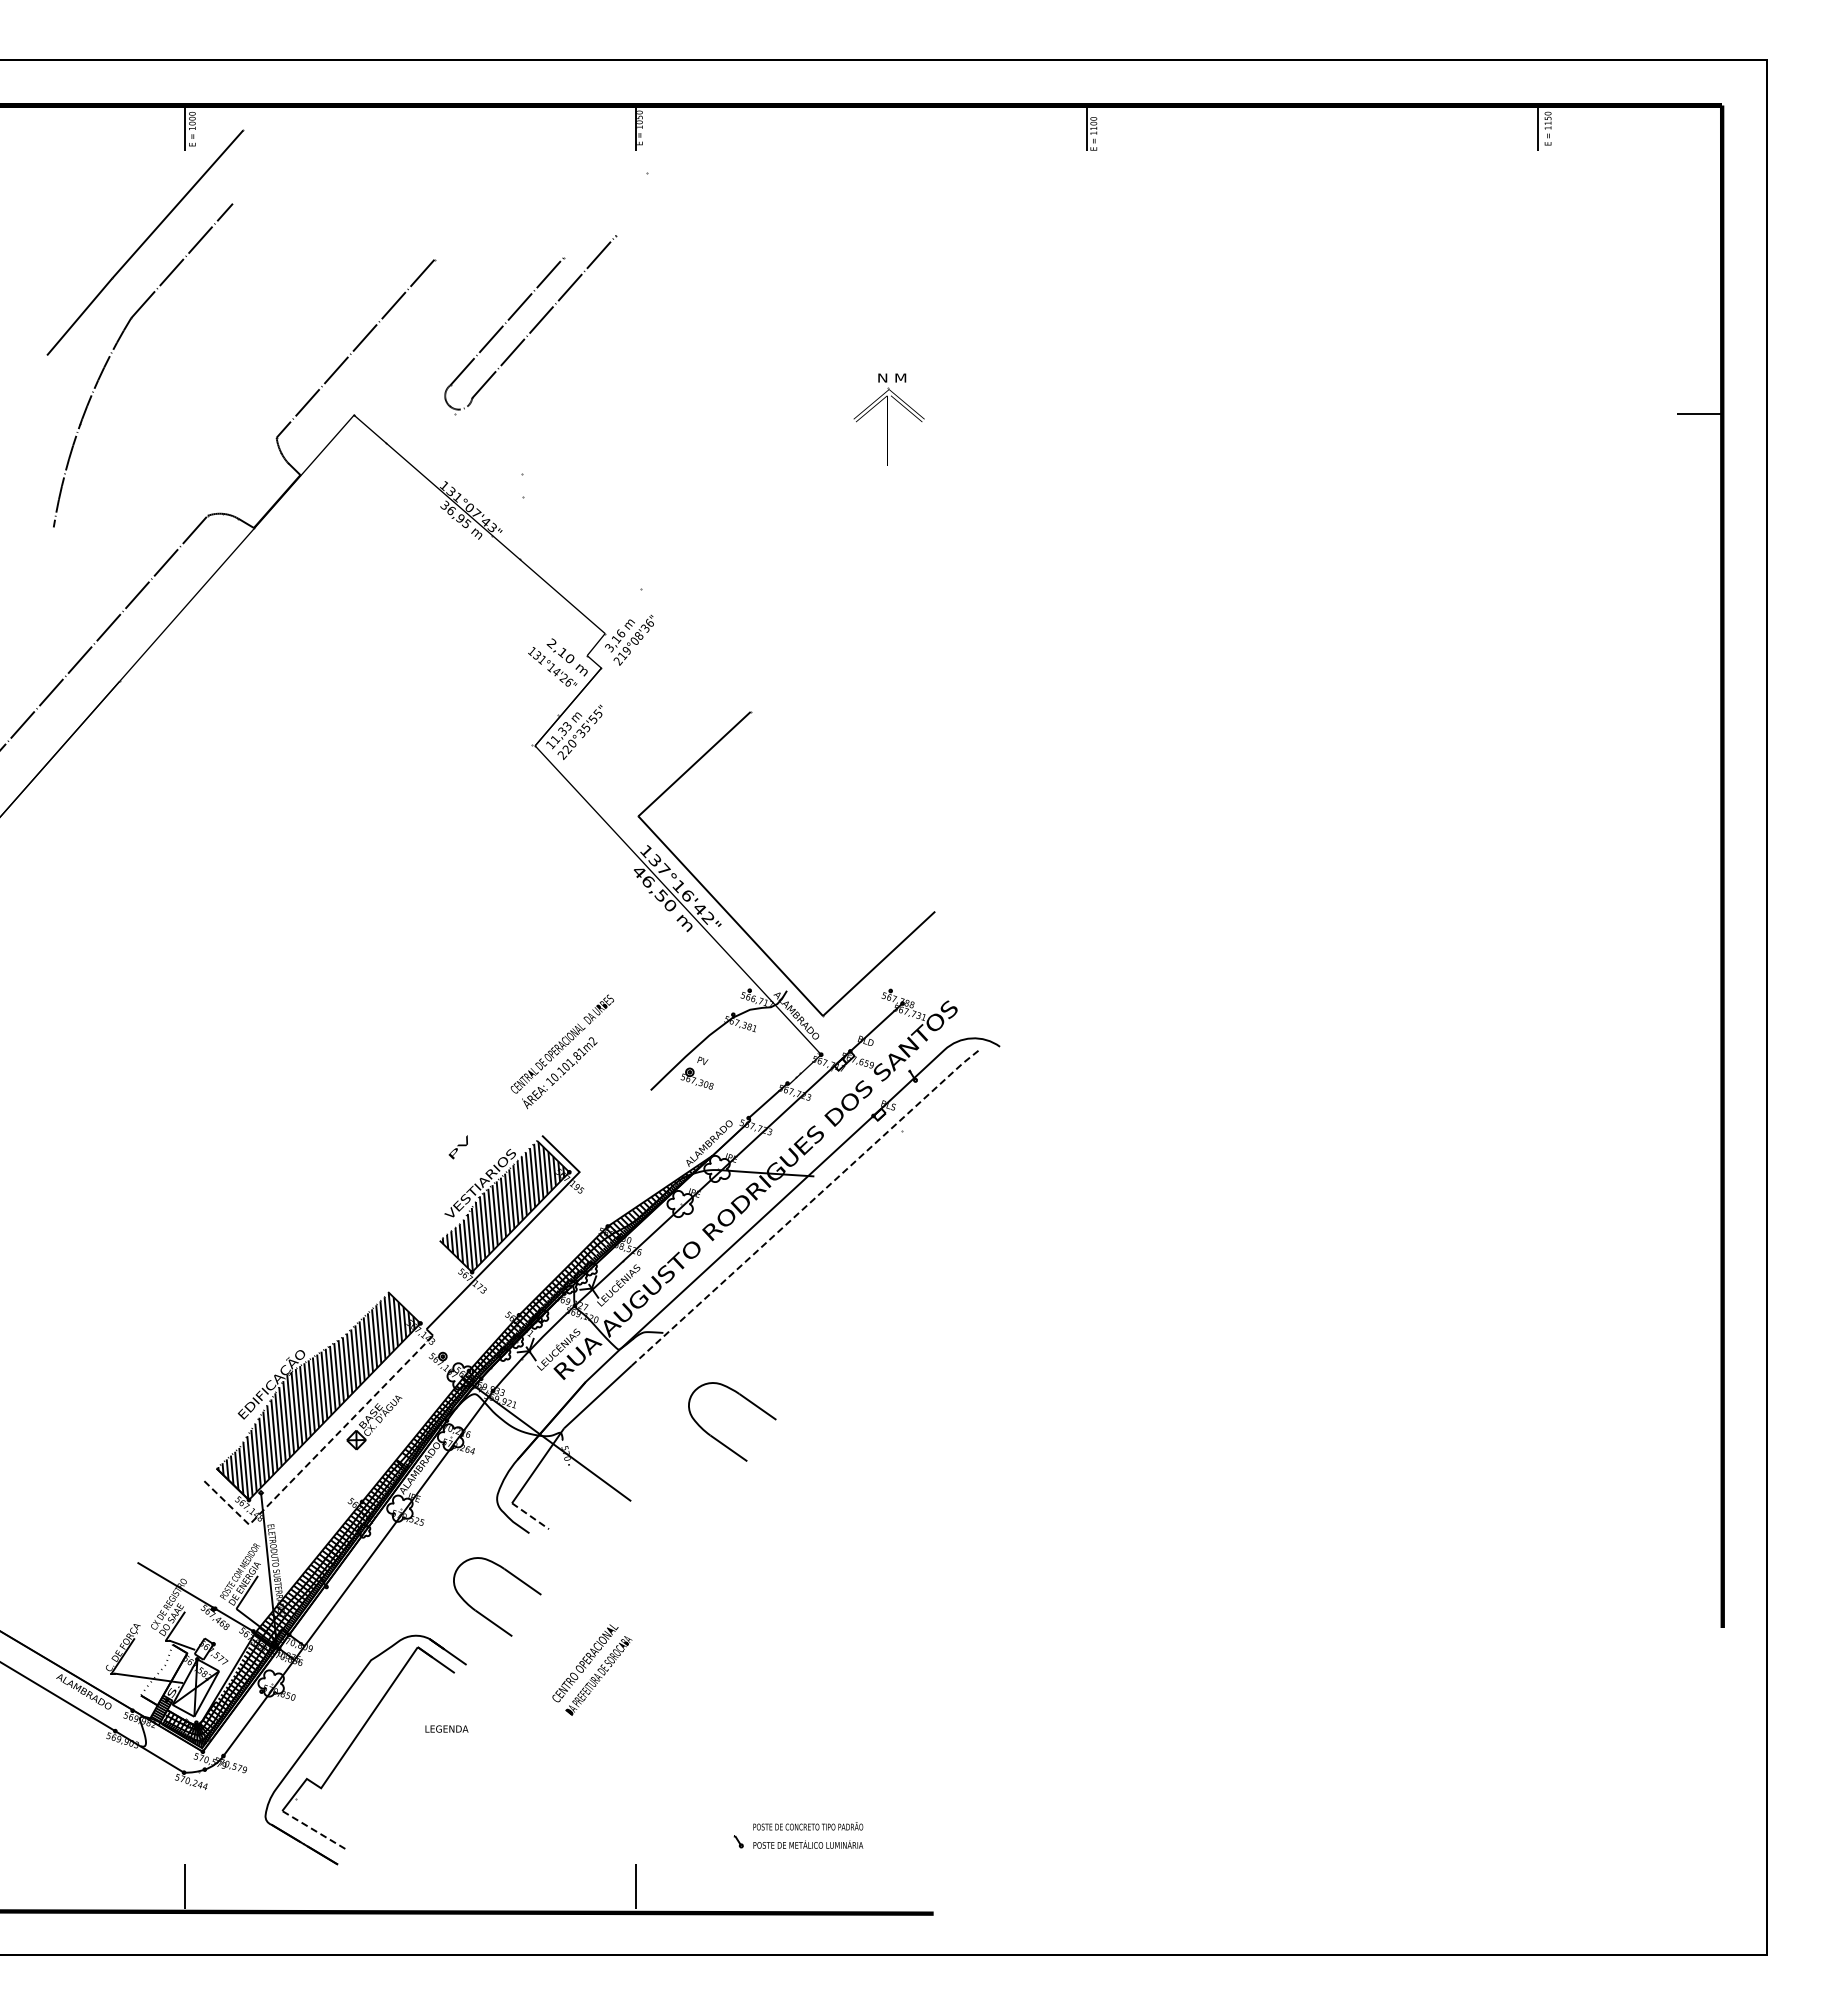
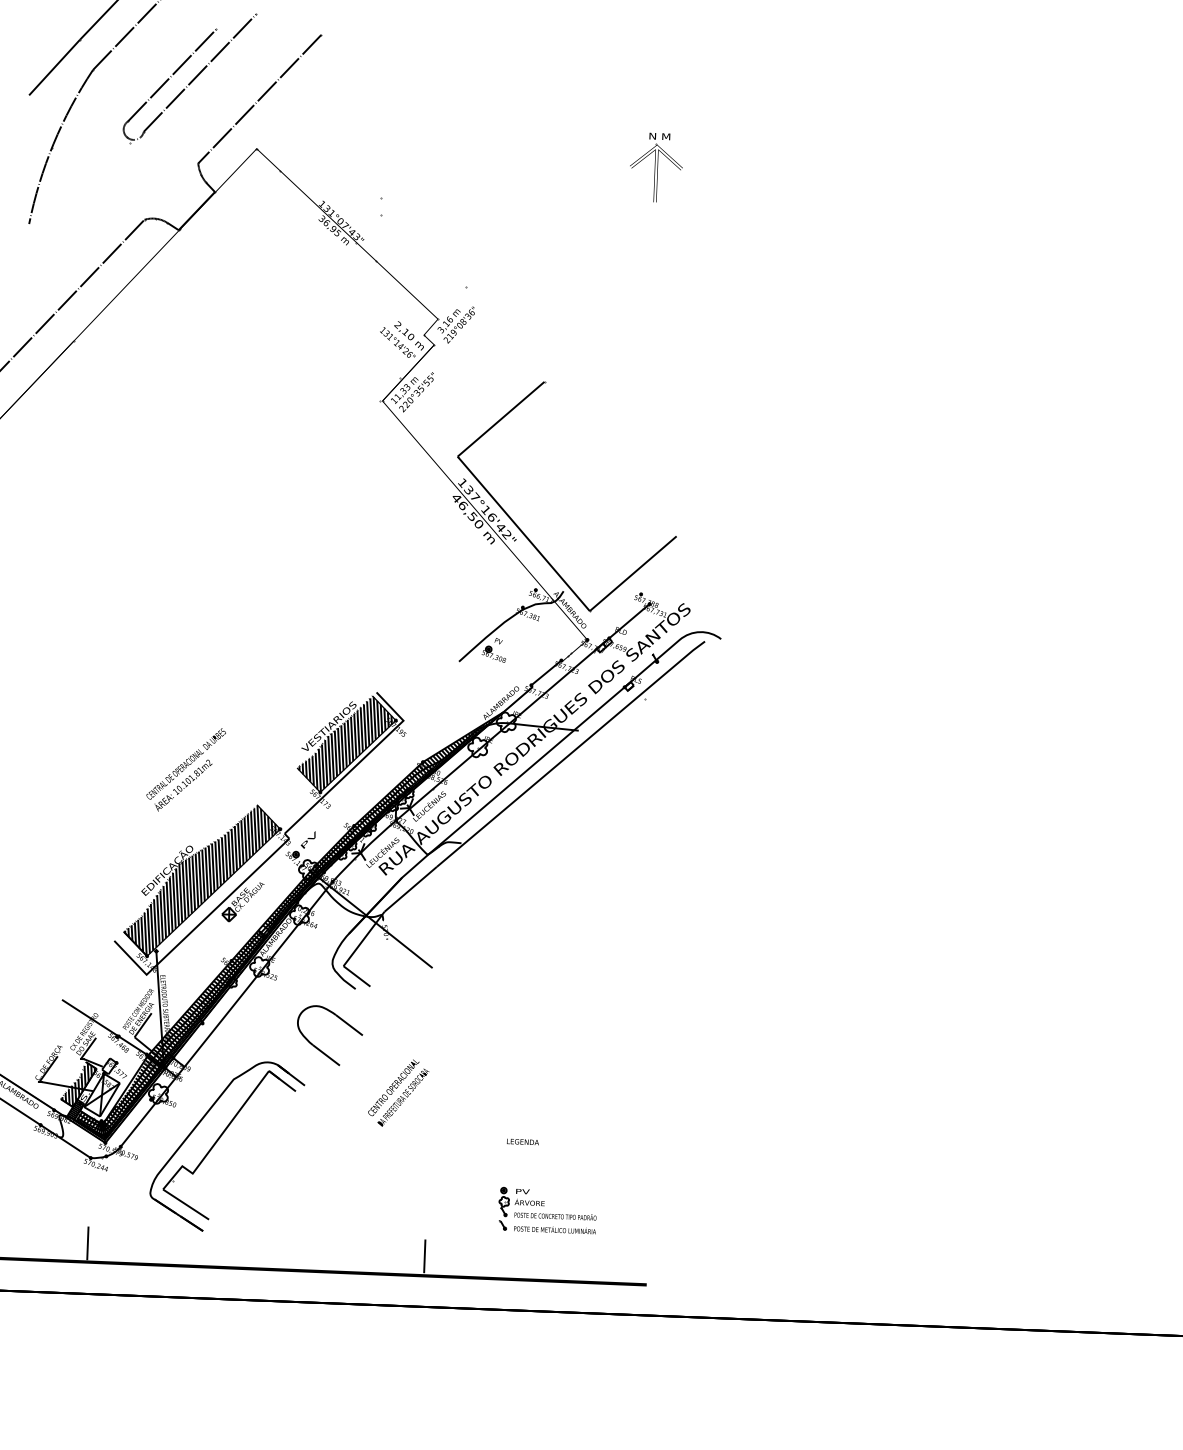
part: (530, 325) -> (189, 79), moved
text: (561, 1051) -> (185, 769), moved
text: (457, 1147) -> (307, 840), moved
line: (805, 1207) -> (571, 753), dashed -> solid
part: (719, 1440) -> (500, 925), removed
line: (318, 1453) -> (200, 923), dashed -> solid
line: (530, 1516) -> (356, 976), dashed -> solid
hatch: (164, 1675) -> (78, 1084), added
text: (446, 1728) -> (522, 1141), moved
part: (762, 1809) -> (521, 1202), added
line: (313, 1829) -> (185, 1204), dashed -> solid

